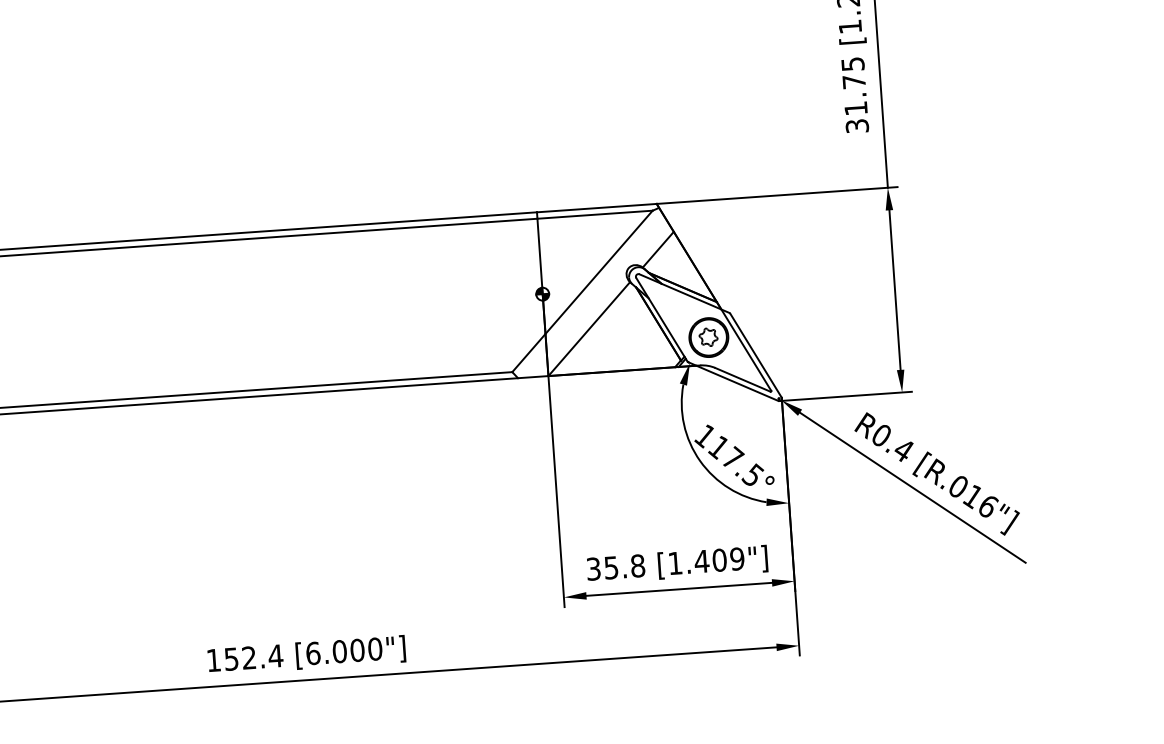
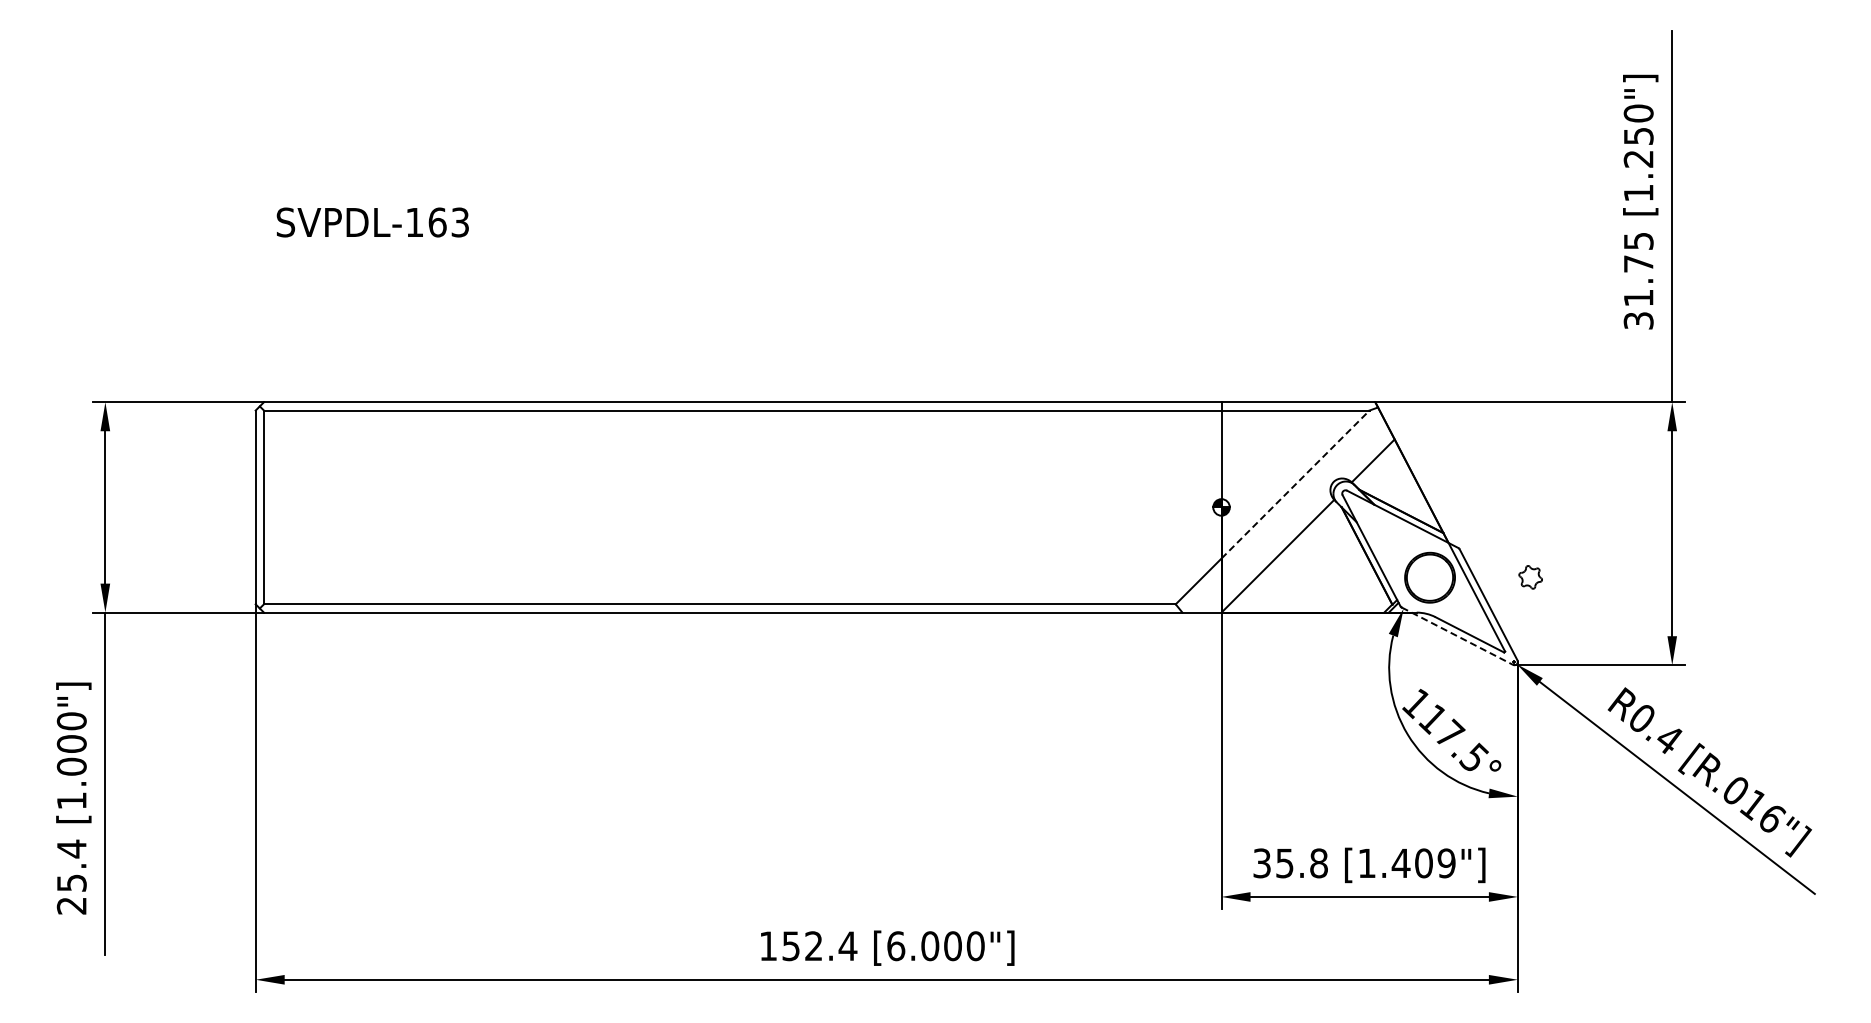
line: (599, 272) -> (1295, 484), solid -> dashed
part: (708, 337) -> (1530, 577), moved
line: (733, 381) -> (1457, 636), solid -> dashed

